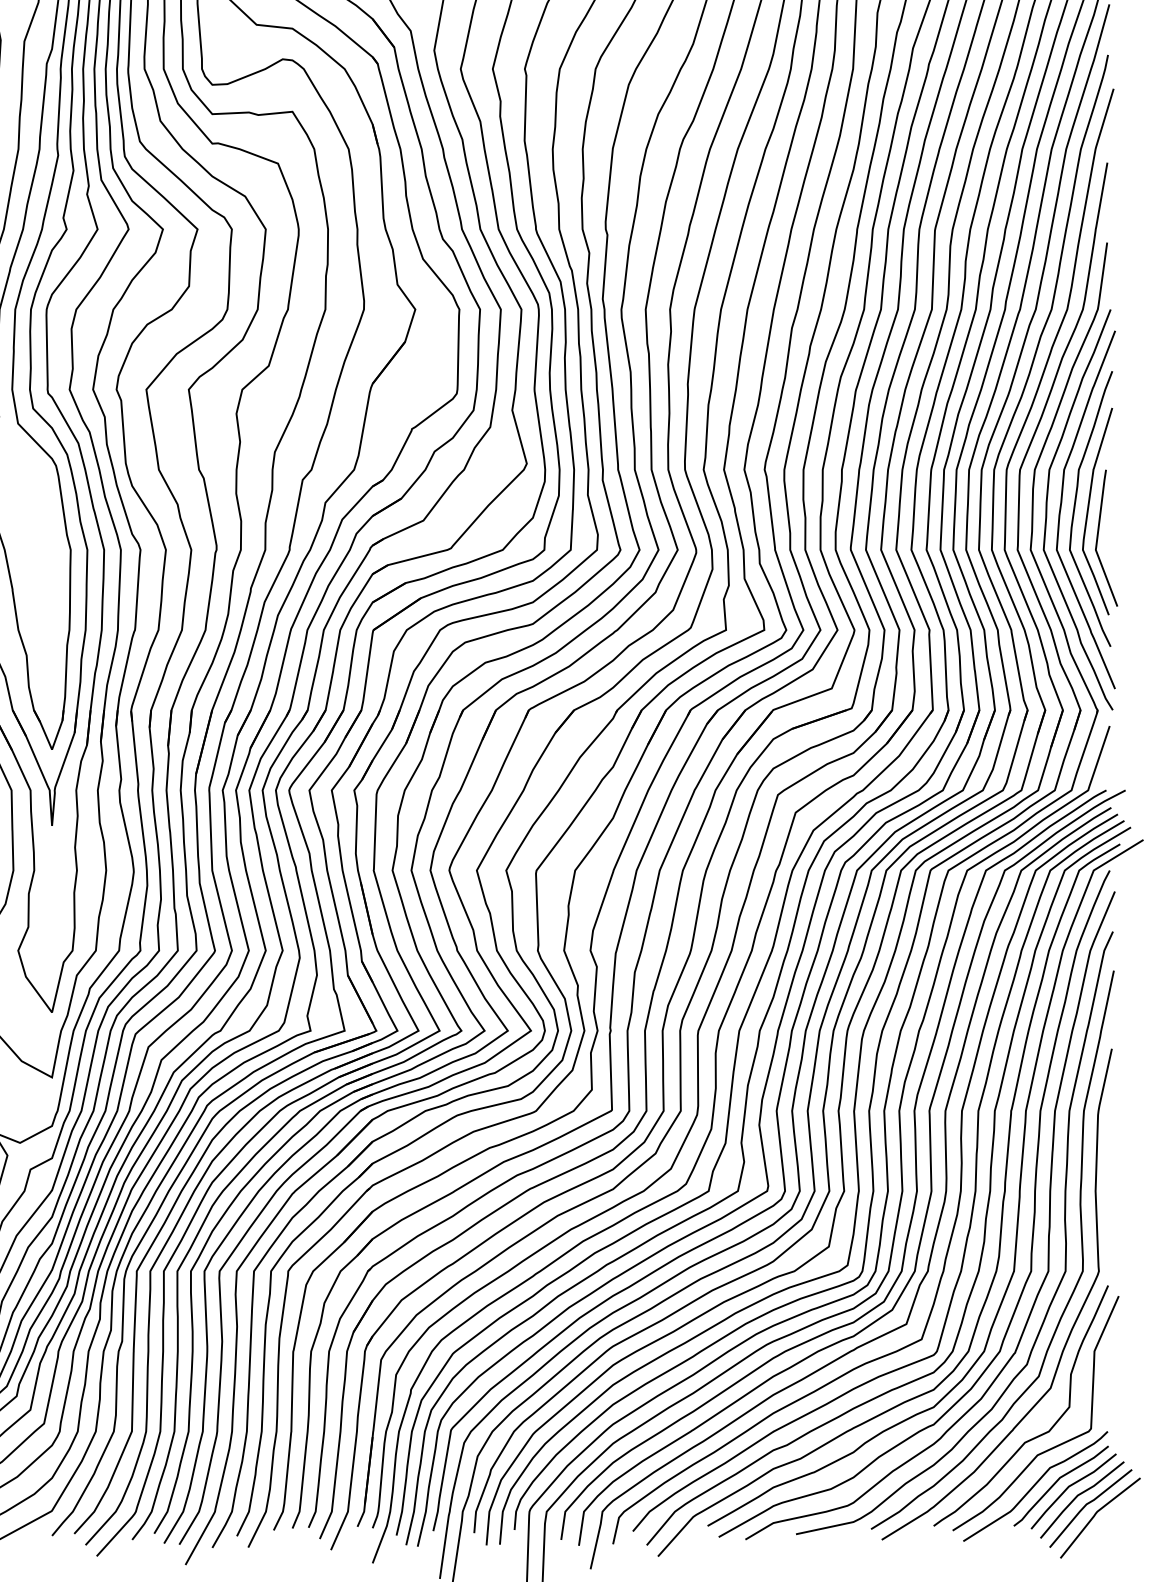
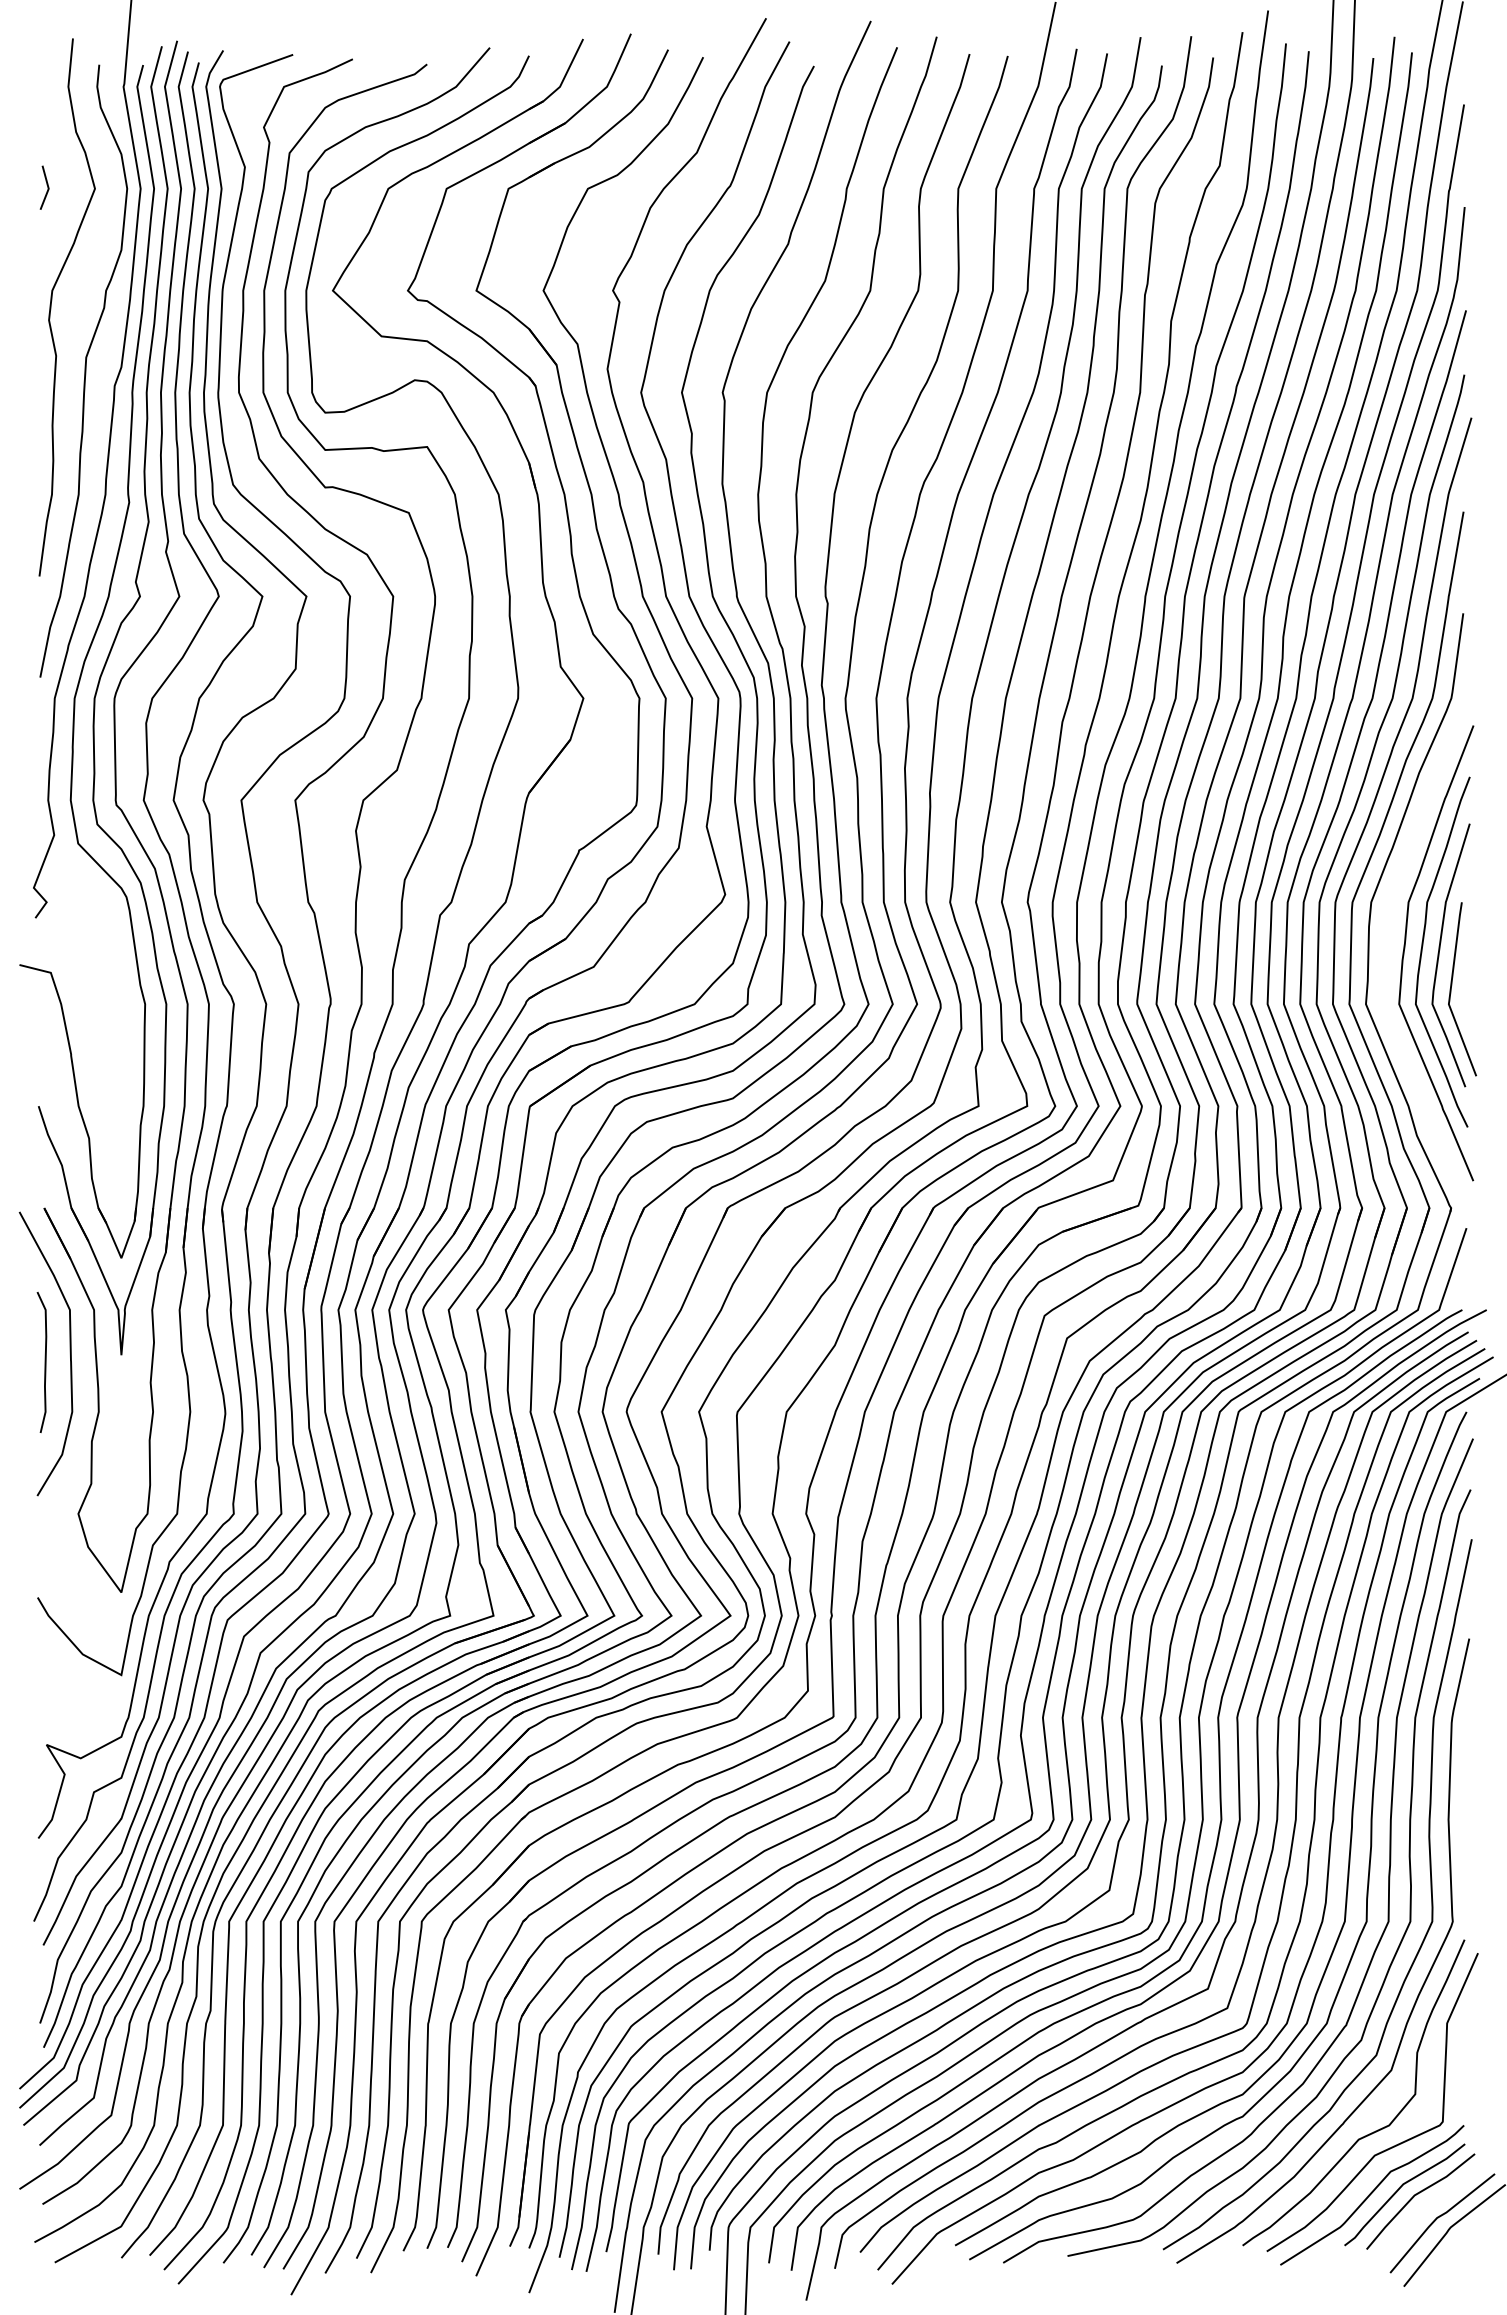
curve: (1047, 505) -> (1387, 947), removed
line: (1079, 1495) -> (1428, 2206), removed

